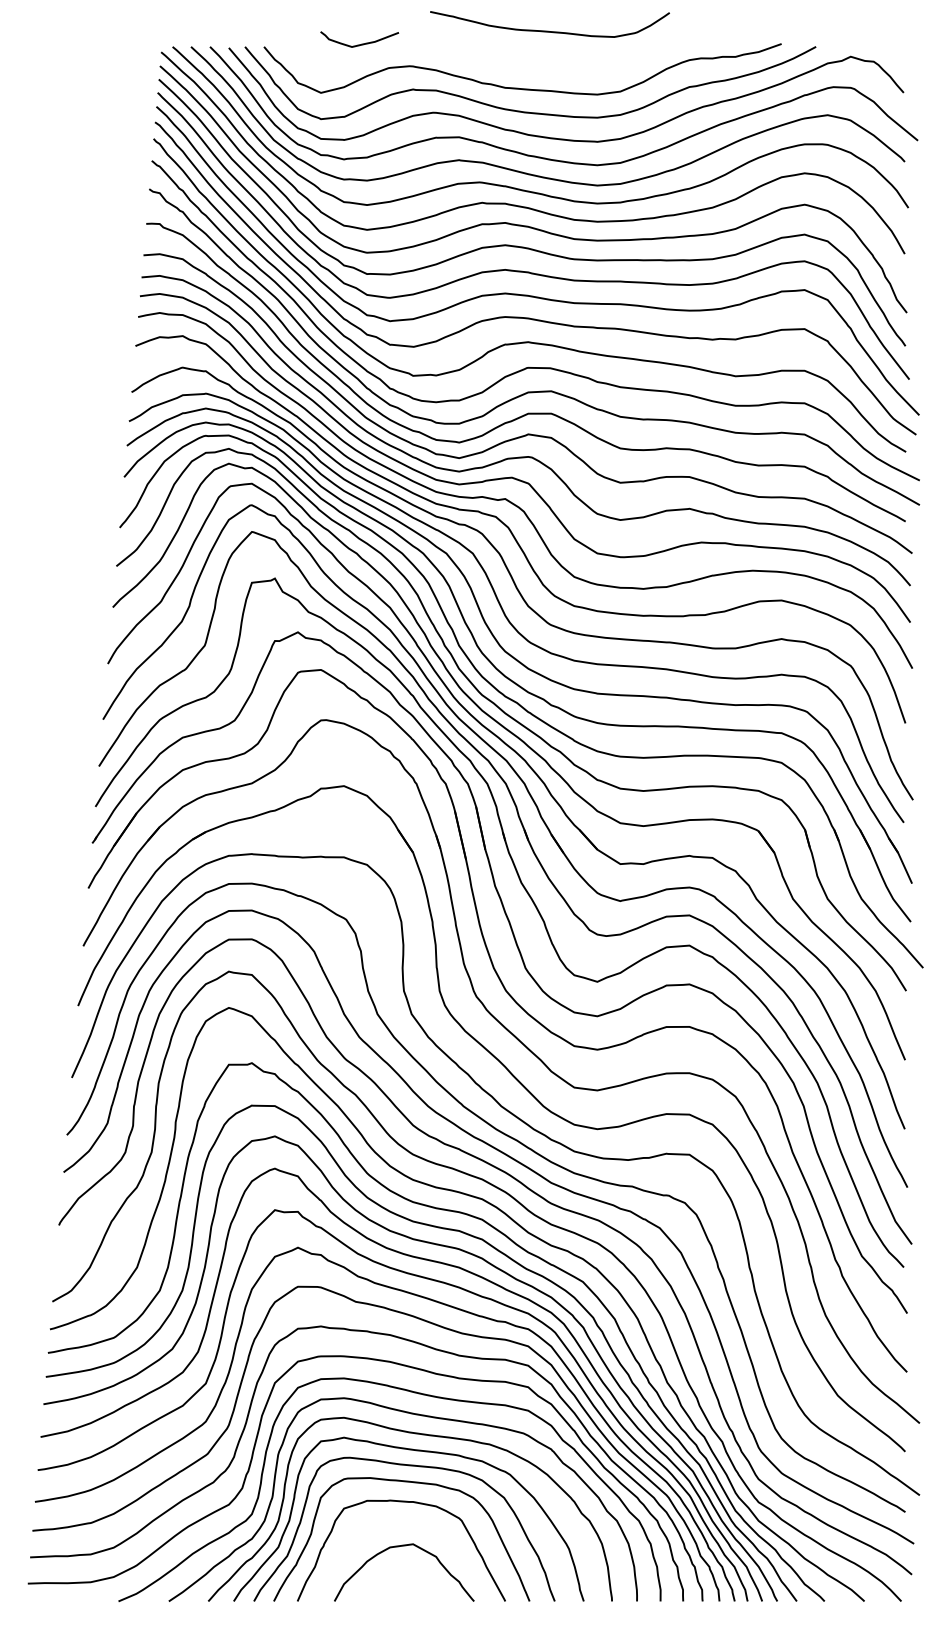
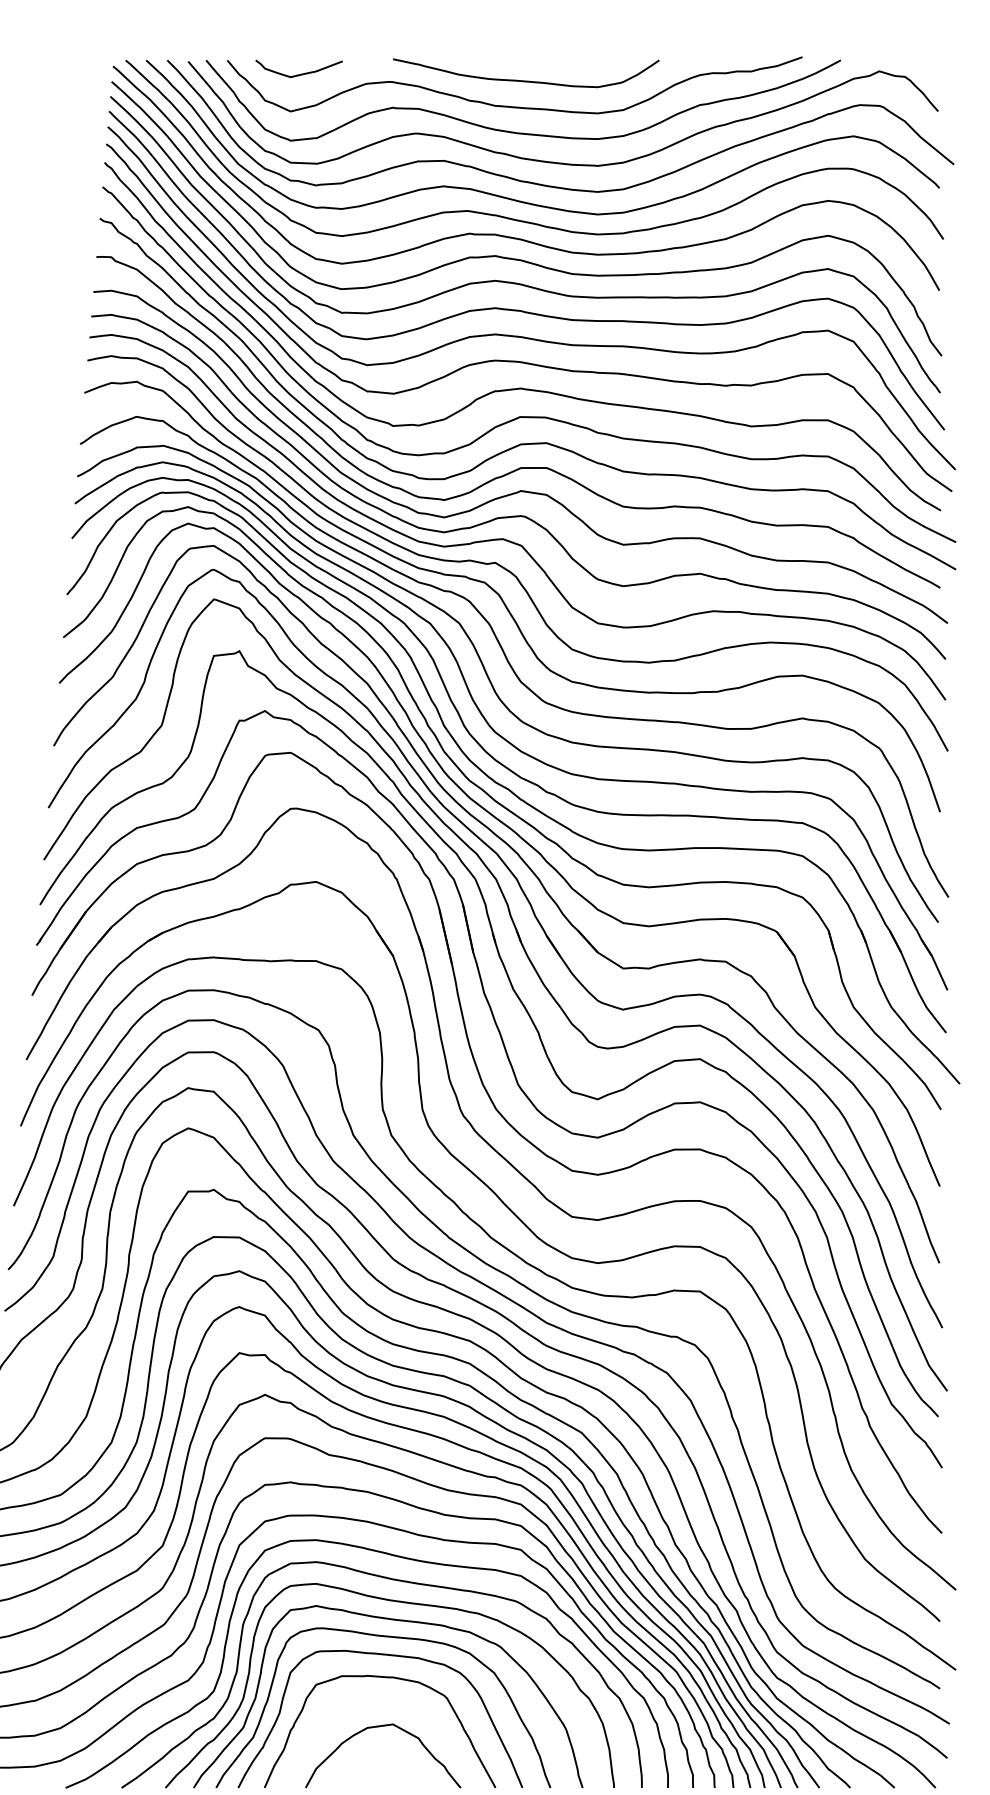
curve: (548, 30) -> (524, 79), moved
curve: (361, 43) -> (301, 73), moved

